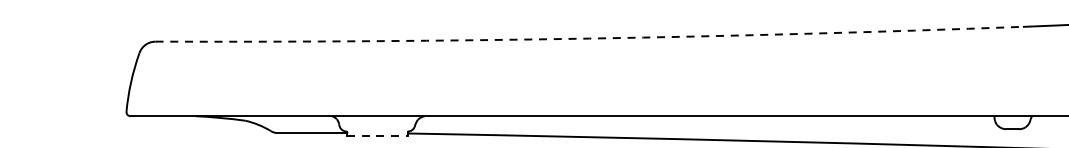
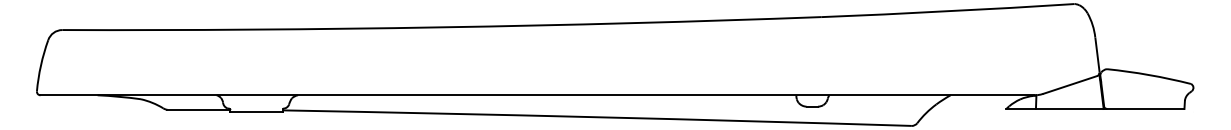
arc: (588, 38) -> (441, 27), dashed -> solid
line: (377, 135) -> (256, 112), dashed -> solid

